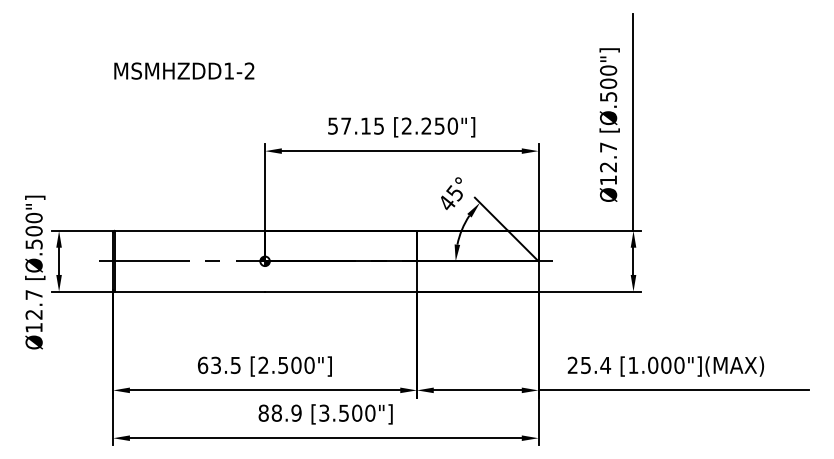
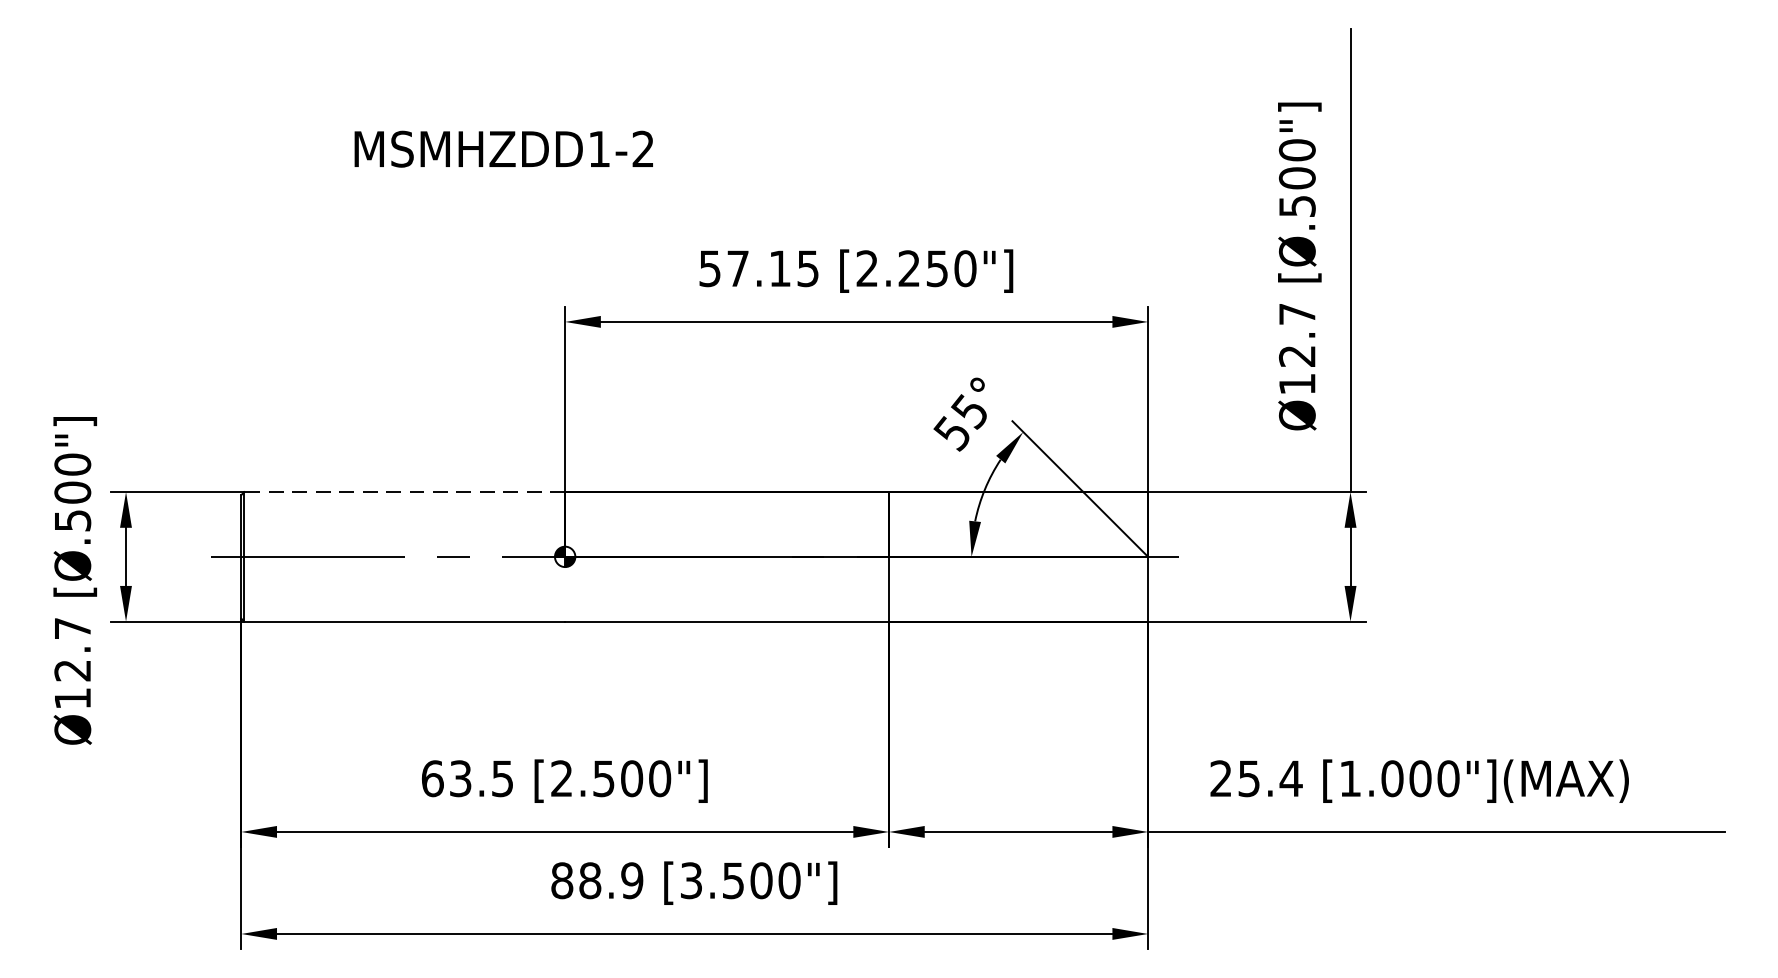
text: (184, 70) -> (504, 147), moved
text: (446, 203) -> (951, 433), 45° -> 55°
line: (189, 230) -> (404, 491), solid -> dashed

